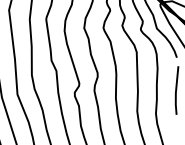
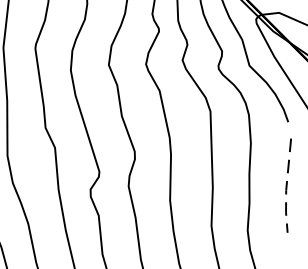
line: (175, 92) -> (285, 189), solid -> dashed

